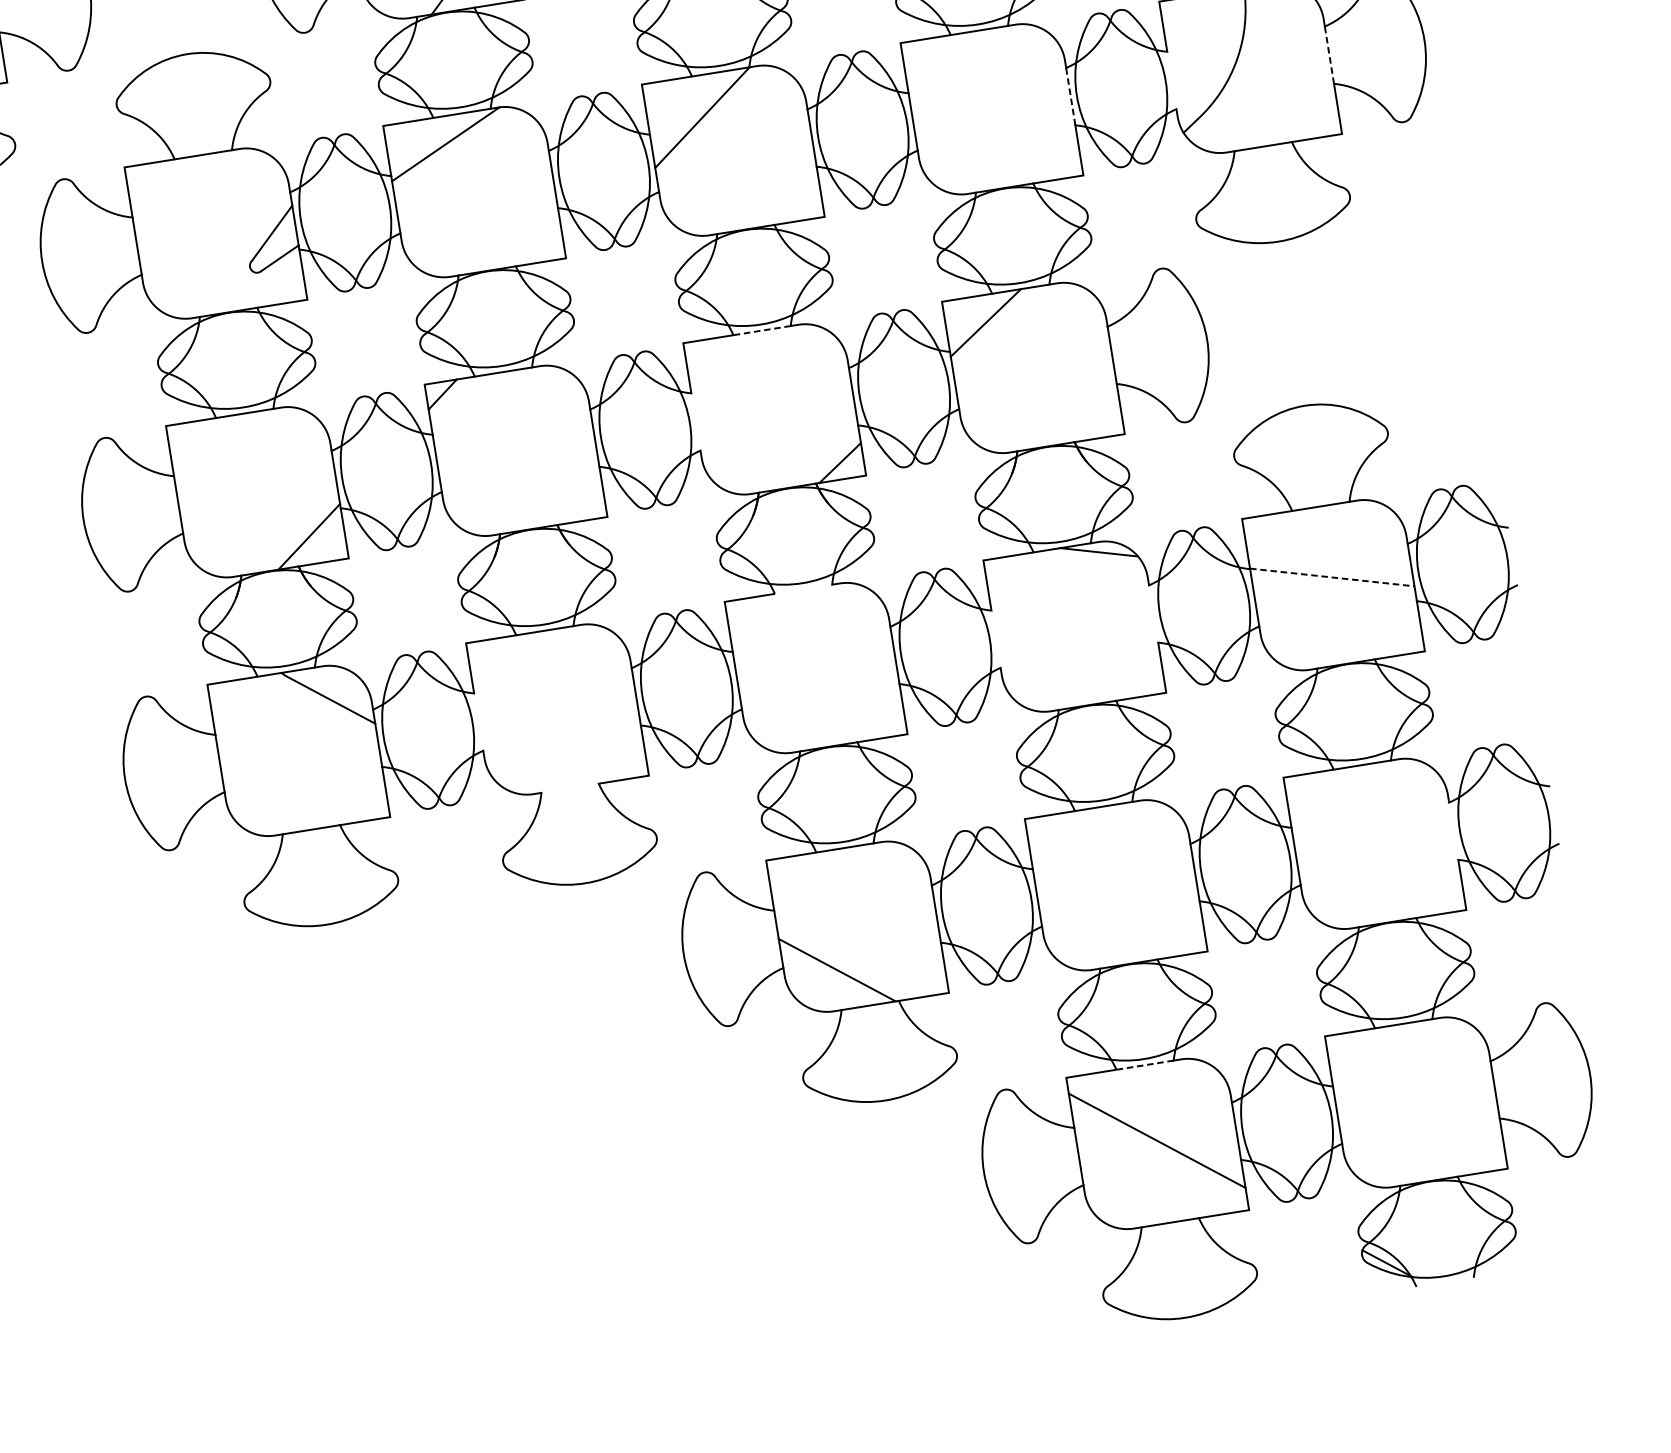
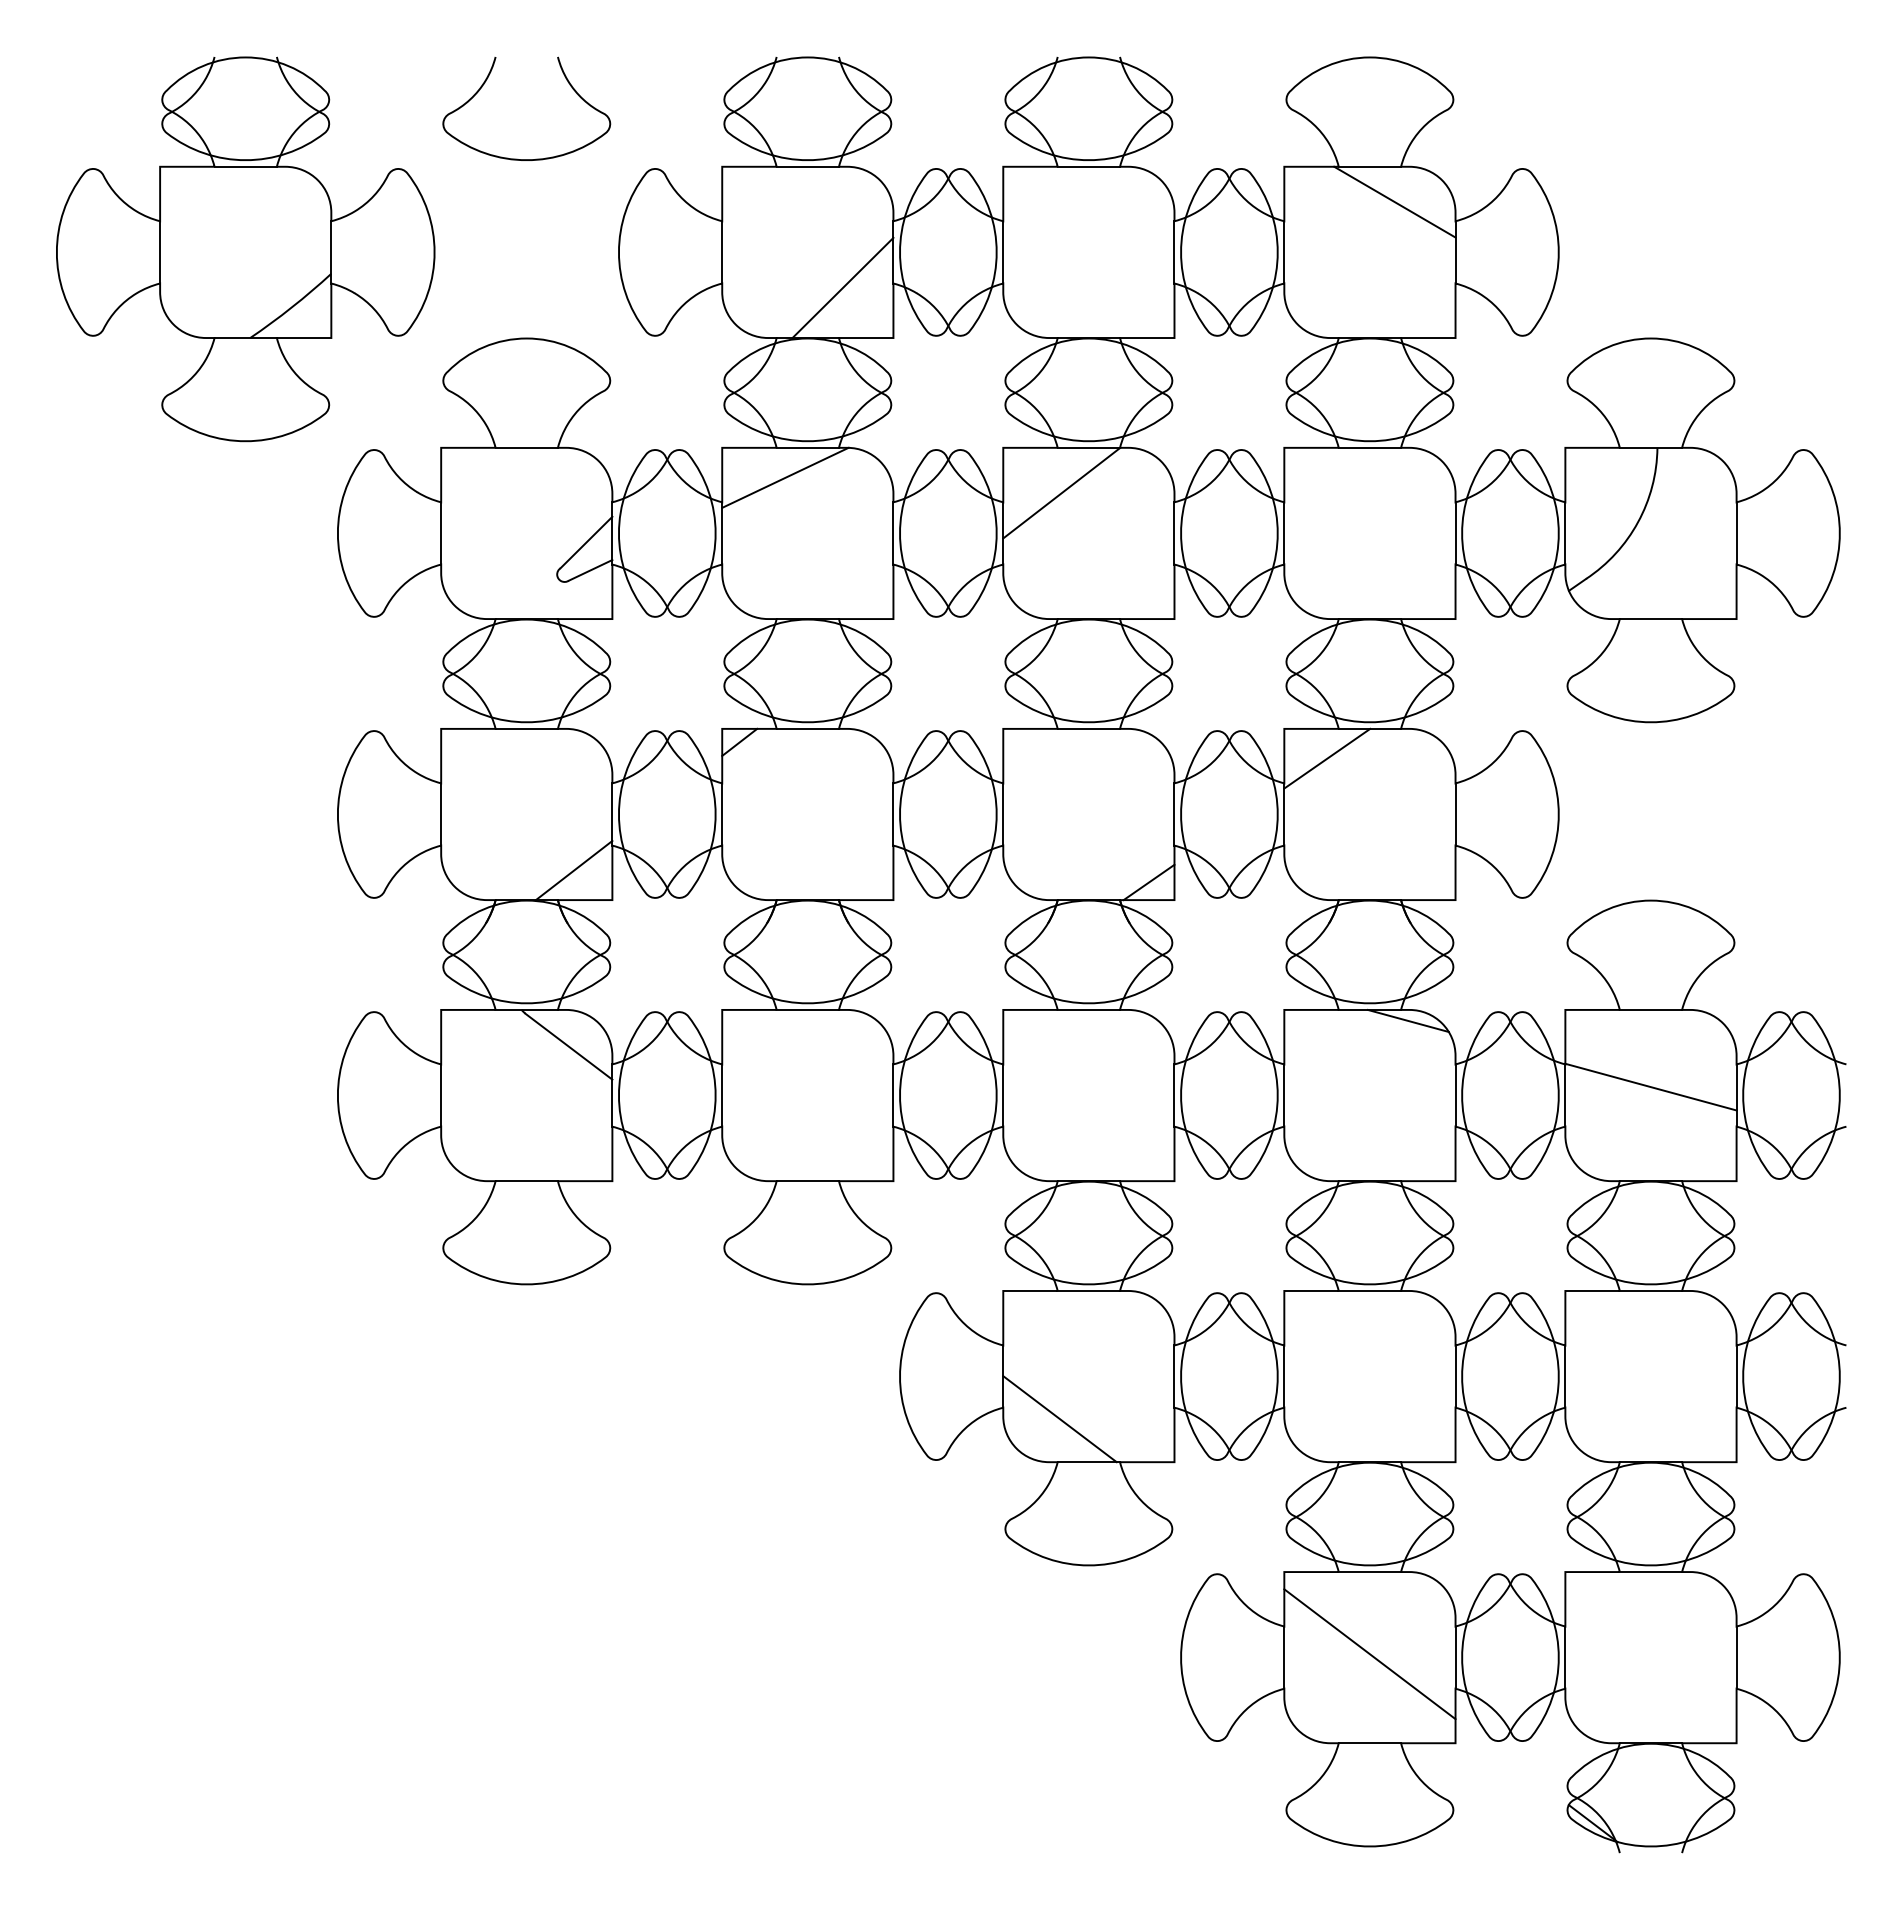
line: (1329, 54) -> (1736, 532), dashed -> solid
line: (1171, 80) -> (1565, 533), added
line: (1070, 95) -> (1455, 532), dashed -> solid
line: (761, 330) -> (1088, 728), dashed -> solid
line: (696, 421) -> (1003, 814), added
line: (1331, 577) -> (1650, 1087), dashed -> solid
line: (803, 588) -> (1088, 1009), added
line: (1153, 613) -> (1455, 1095), added
line: (996, 639) -> (1284, 1095), added
line: (478, 722) -> (722, 1095), added
line: (569, 788) -> (807, 1181), added
line: (1453, 831) -> (1736, 1376), added
line: (1144, 1065) -> (1369, 1572), dashed -> solid

